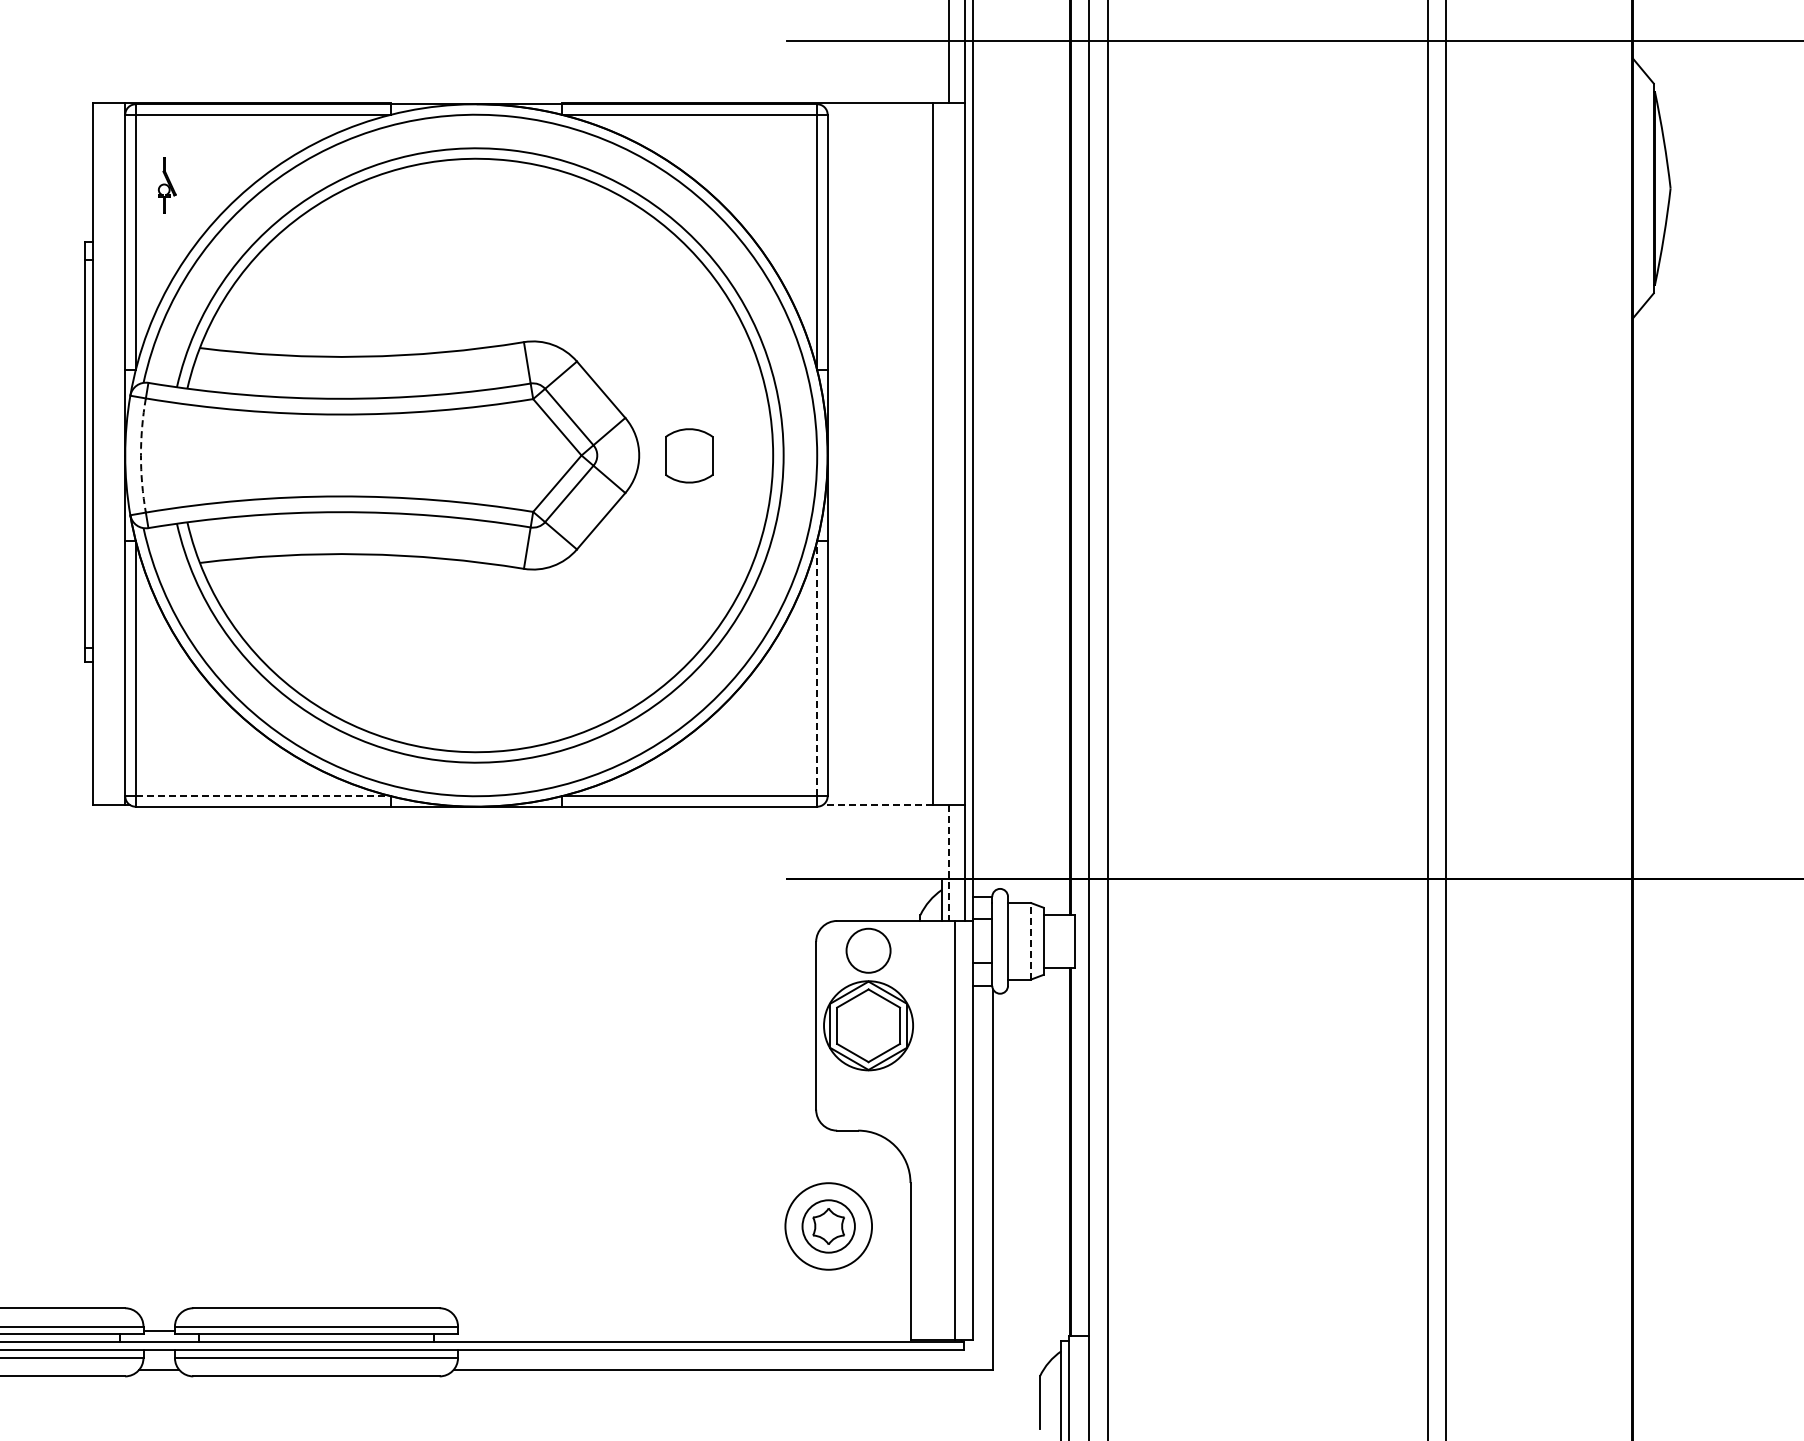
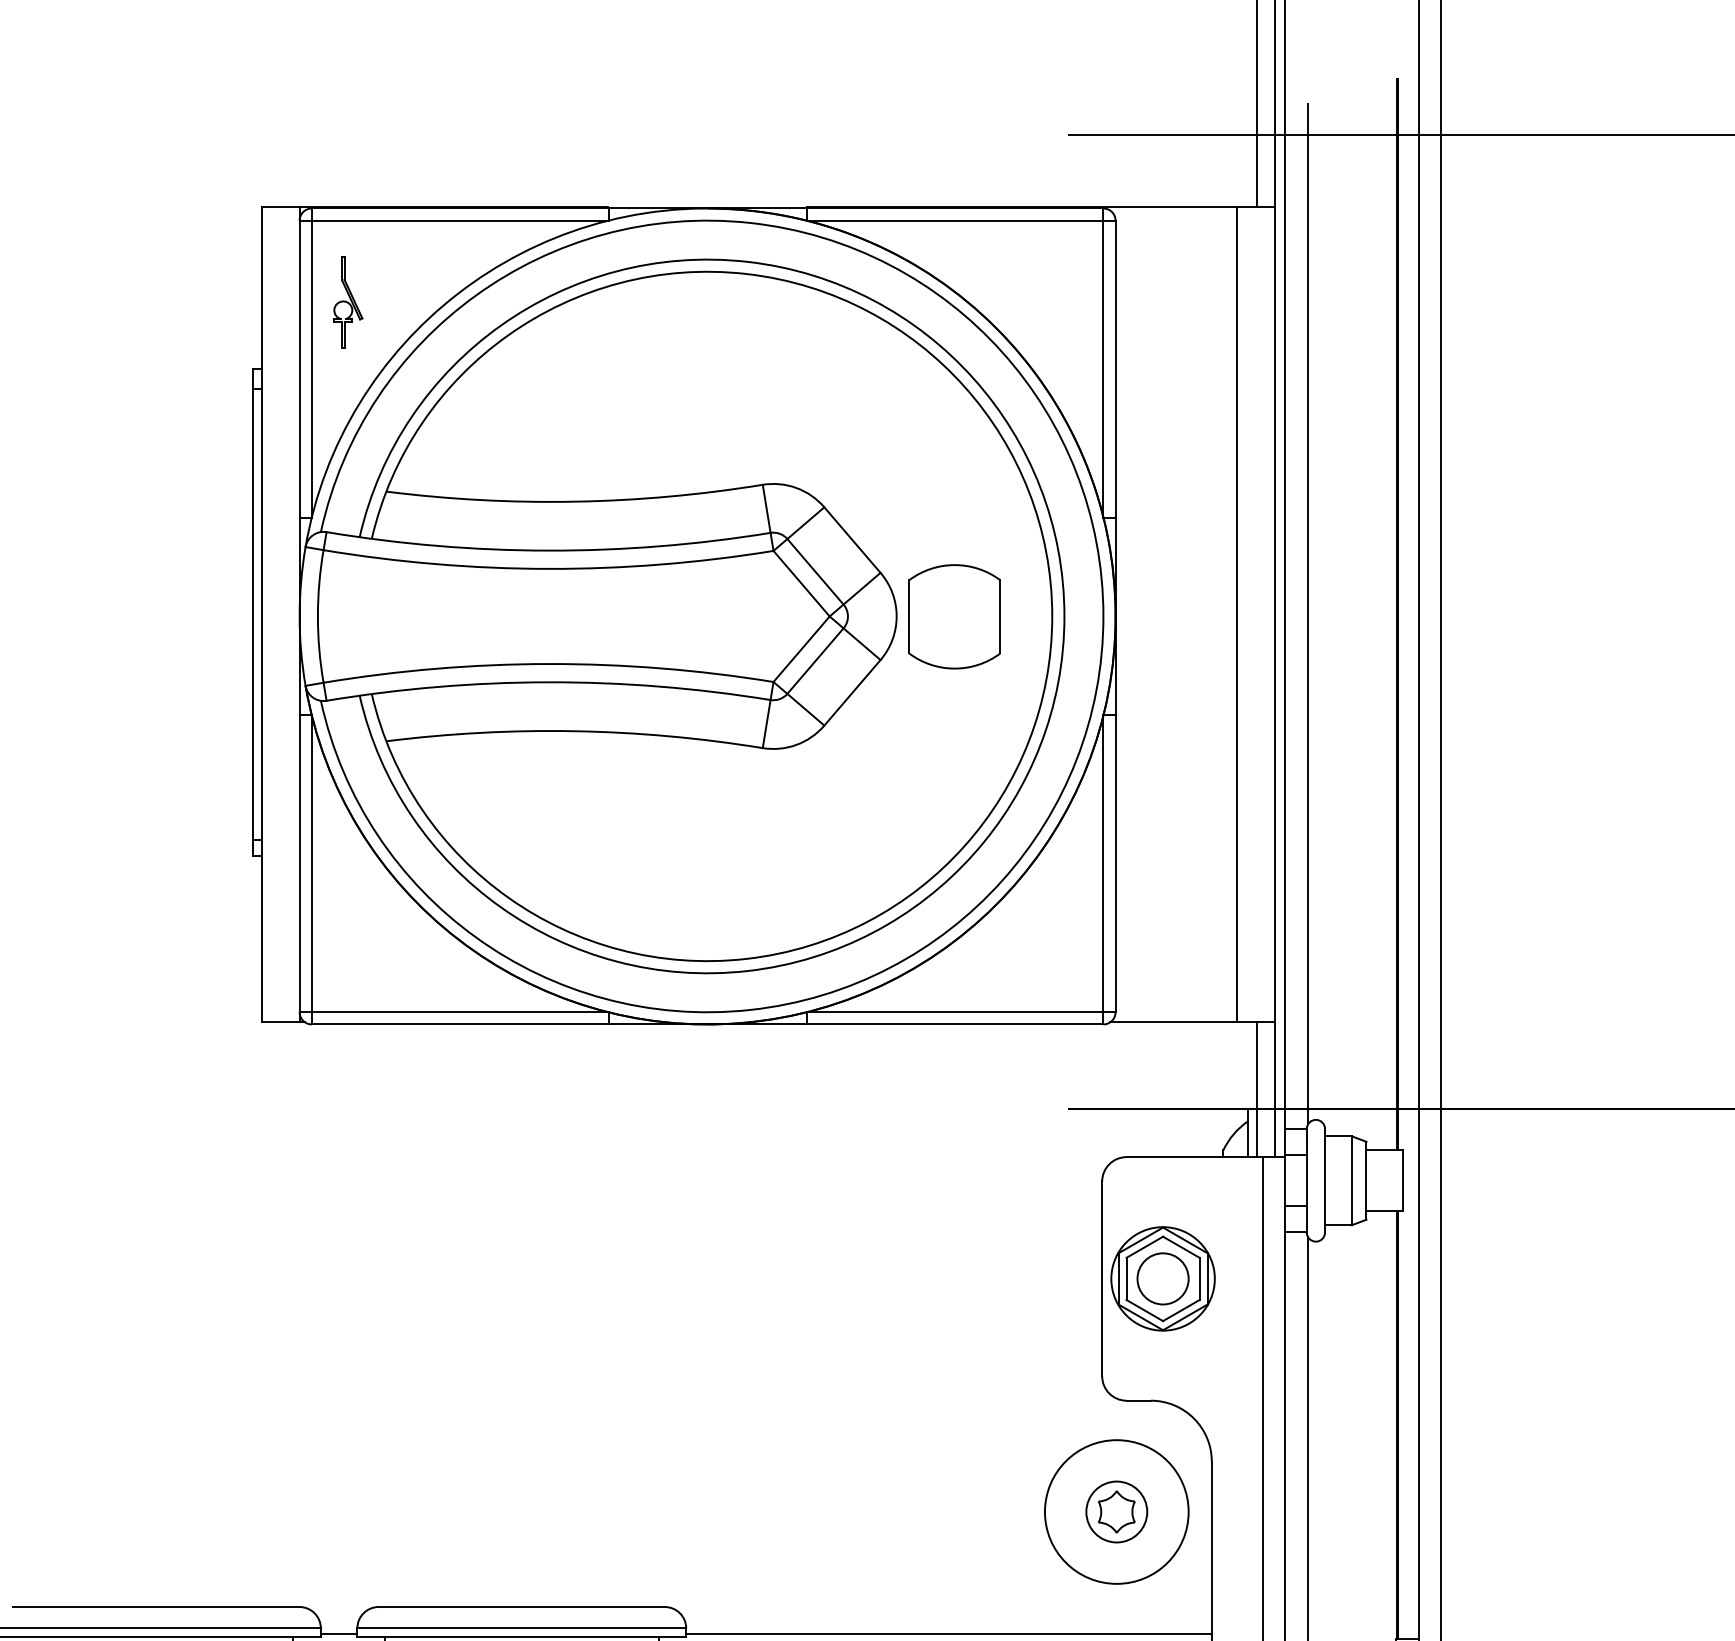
part: (167, 184) -> (348, 301), size x1.43
line: (993, 453) -> (1308, 614), added
arc: (140, 455) -> (317, 616), dashed -> solid
part: (689, 455) -> (955, 616), size x1.67
line: (817, 668) -> (1103, 863), dashed -> solid
line: (263, 796) -> (460, 1012), dashed -> solid
line: (877, 805) -> (1173, 1023), dashed -> solid
line: (949, 862) -> (1257, 1089), dashed -> solid
line: (1031, 940) -> (1352, 1179), dashed -> solid
circle: (868, 950) -> (1162, 1278), moved
circle: (828, 1226) -> (1116, 1512), size x1.43
line: (684, 1331) -> (949, 1634), added

